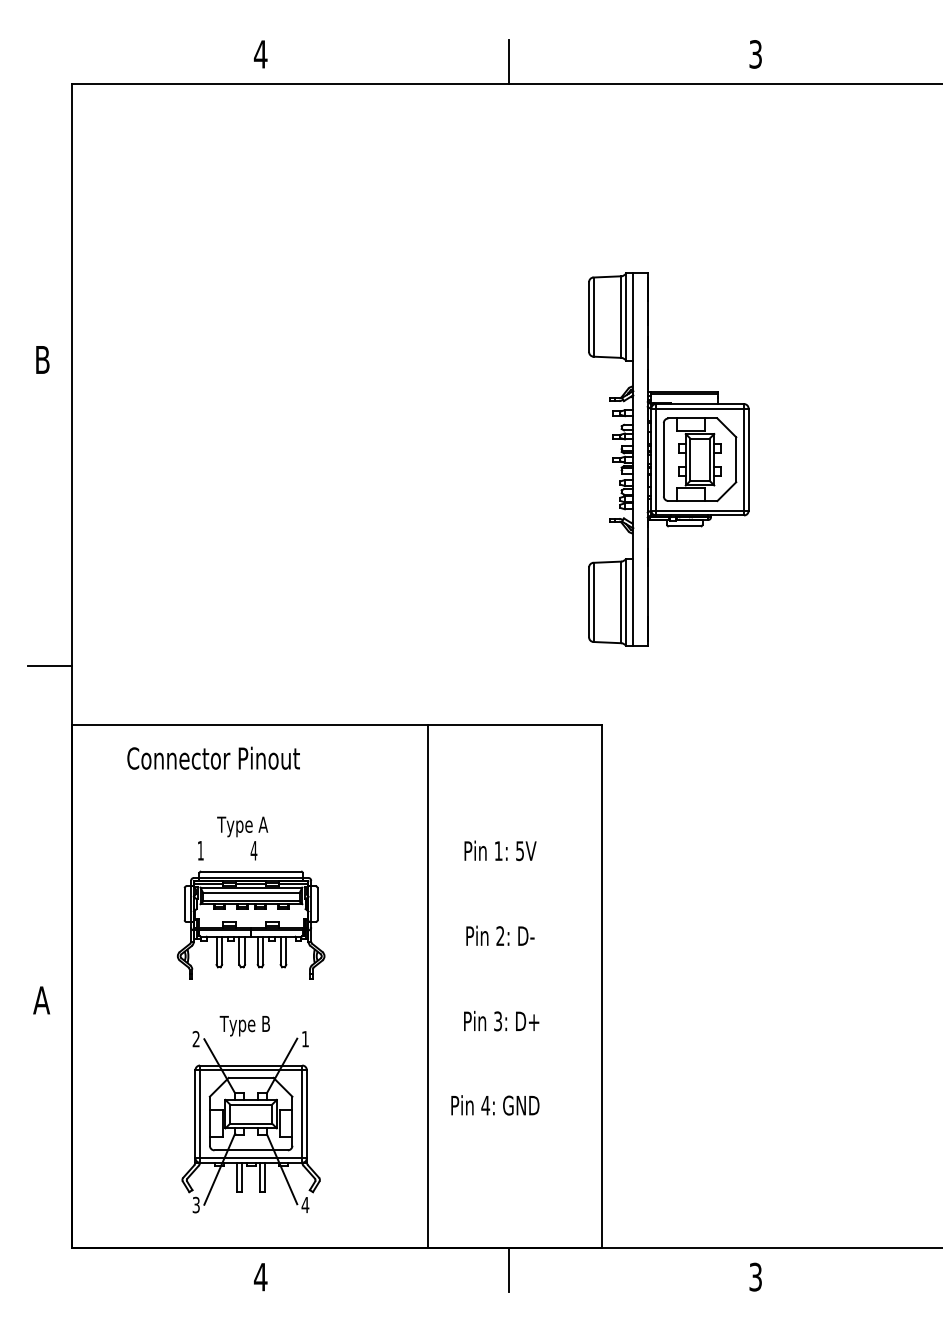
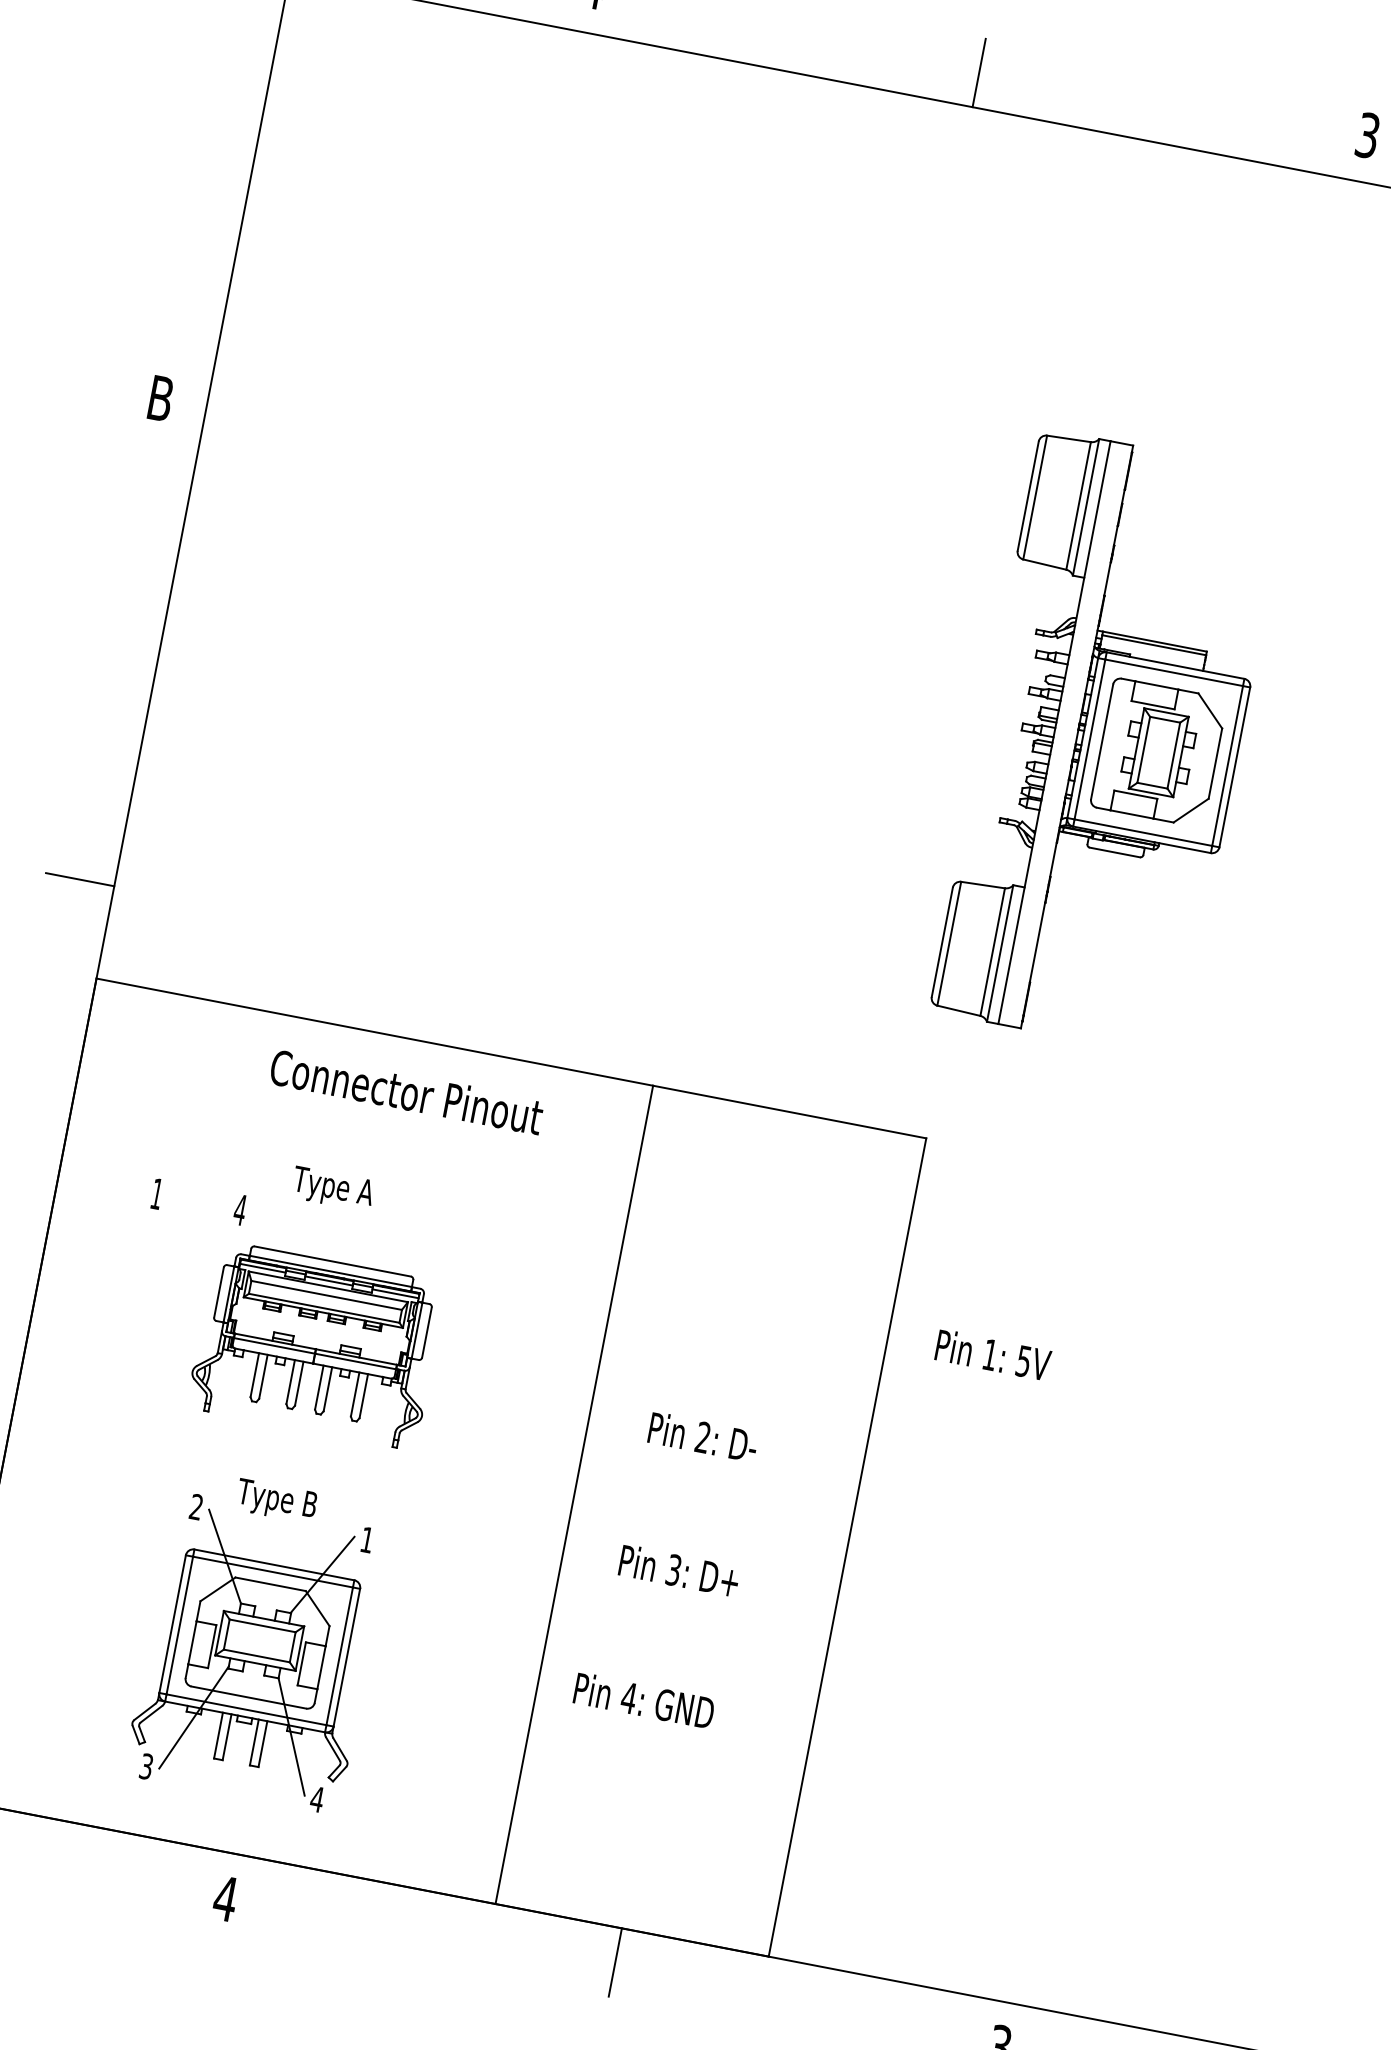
text: (213, 757) -> (406, 1090), moved
text: (227, 850) -> (198, 1201), moved
text: (500, 850) -> (993, 1354), moved

